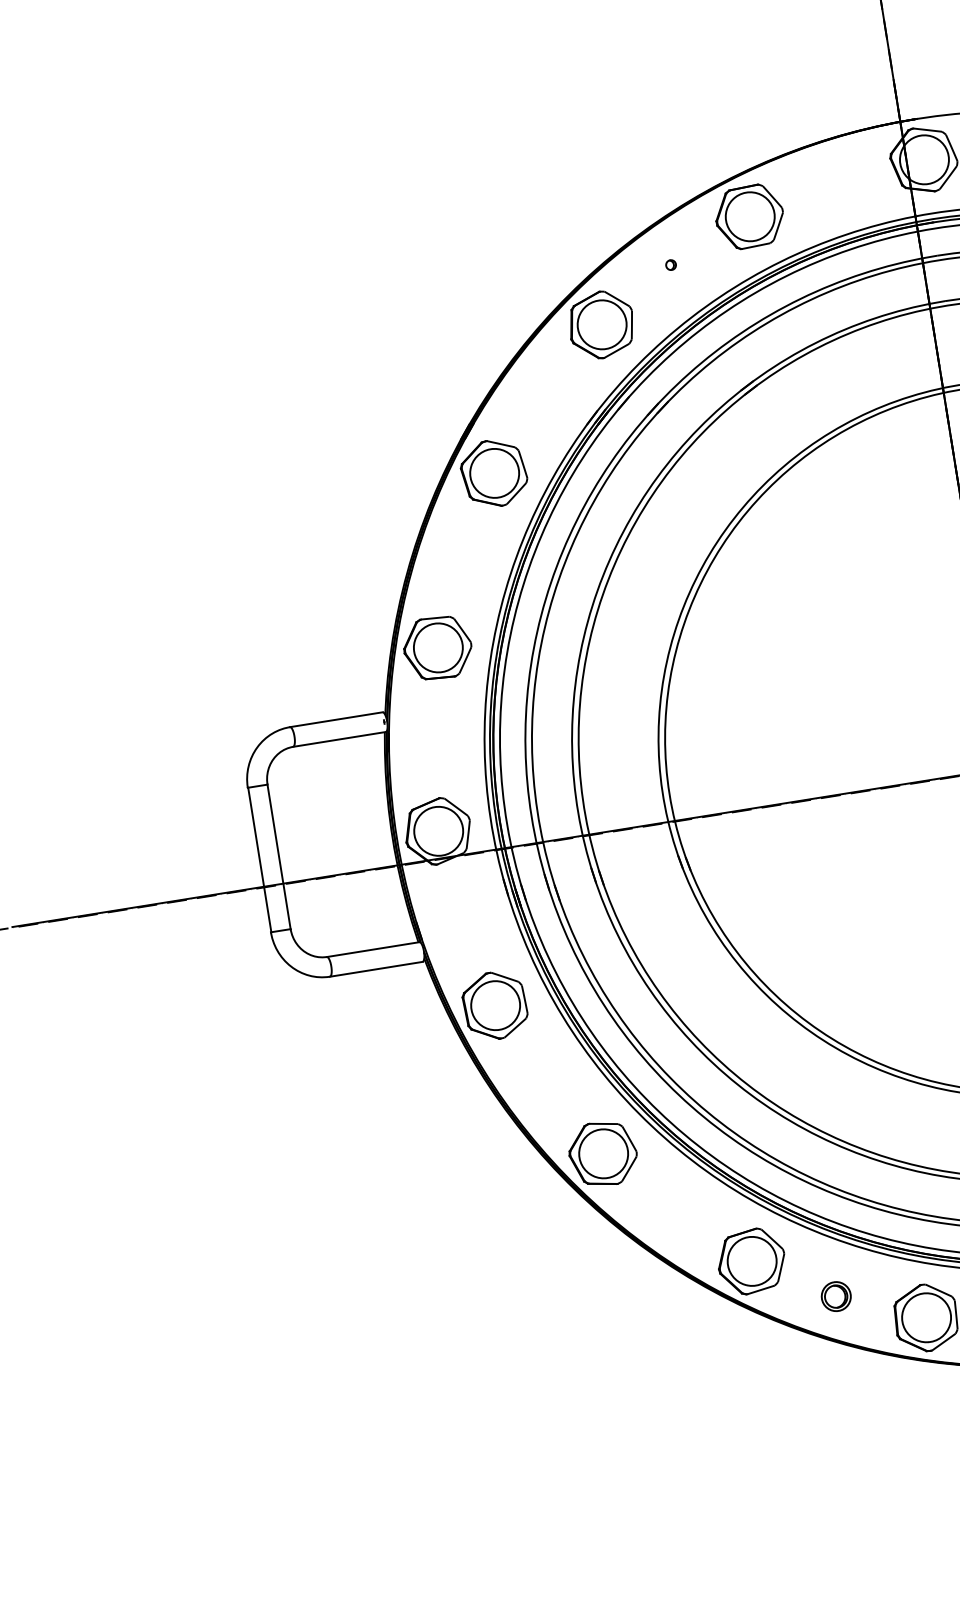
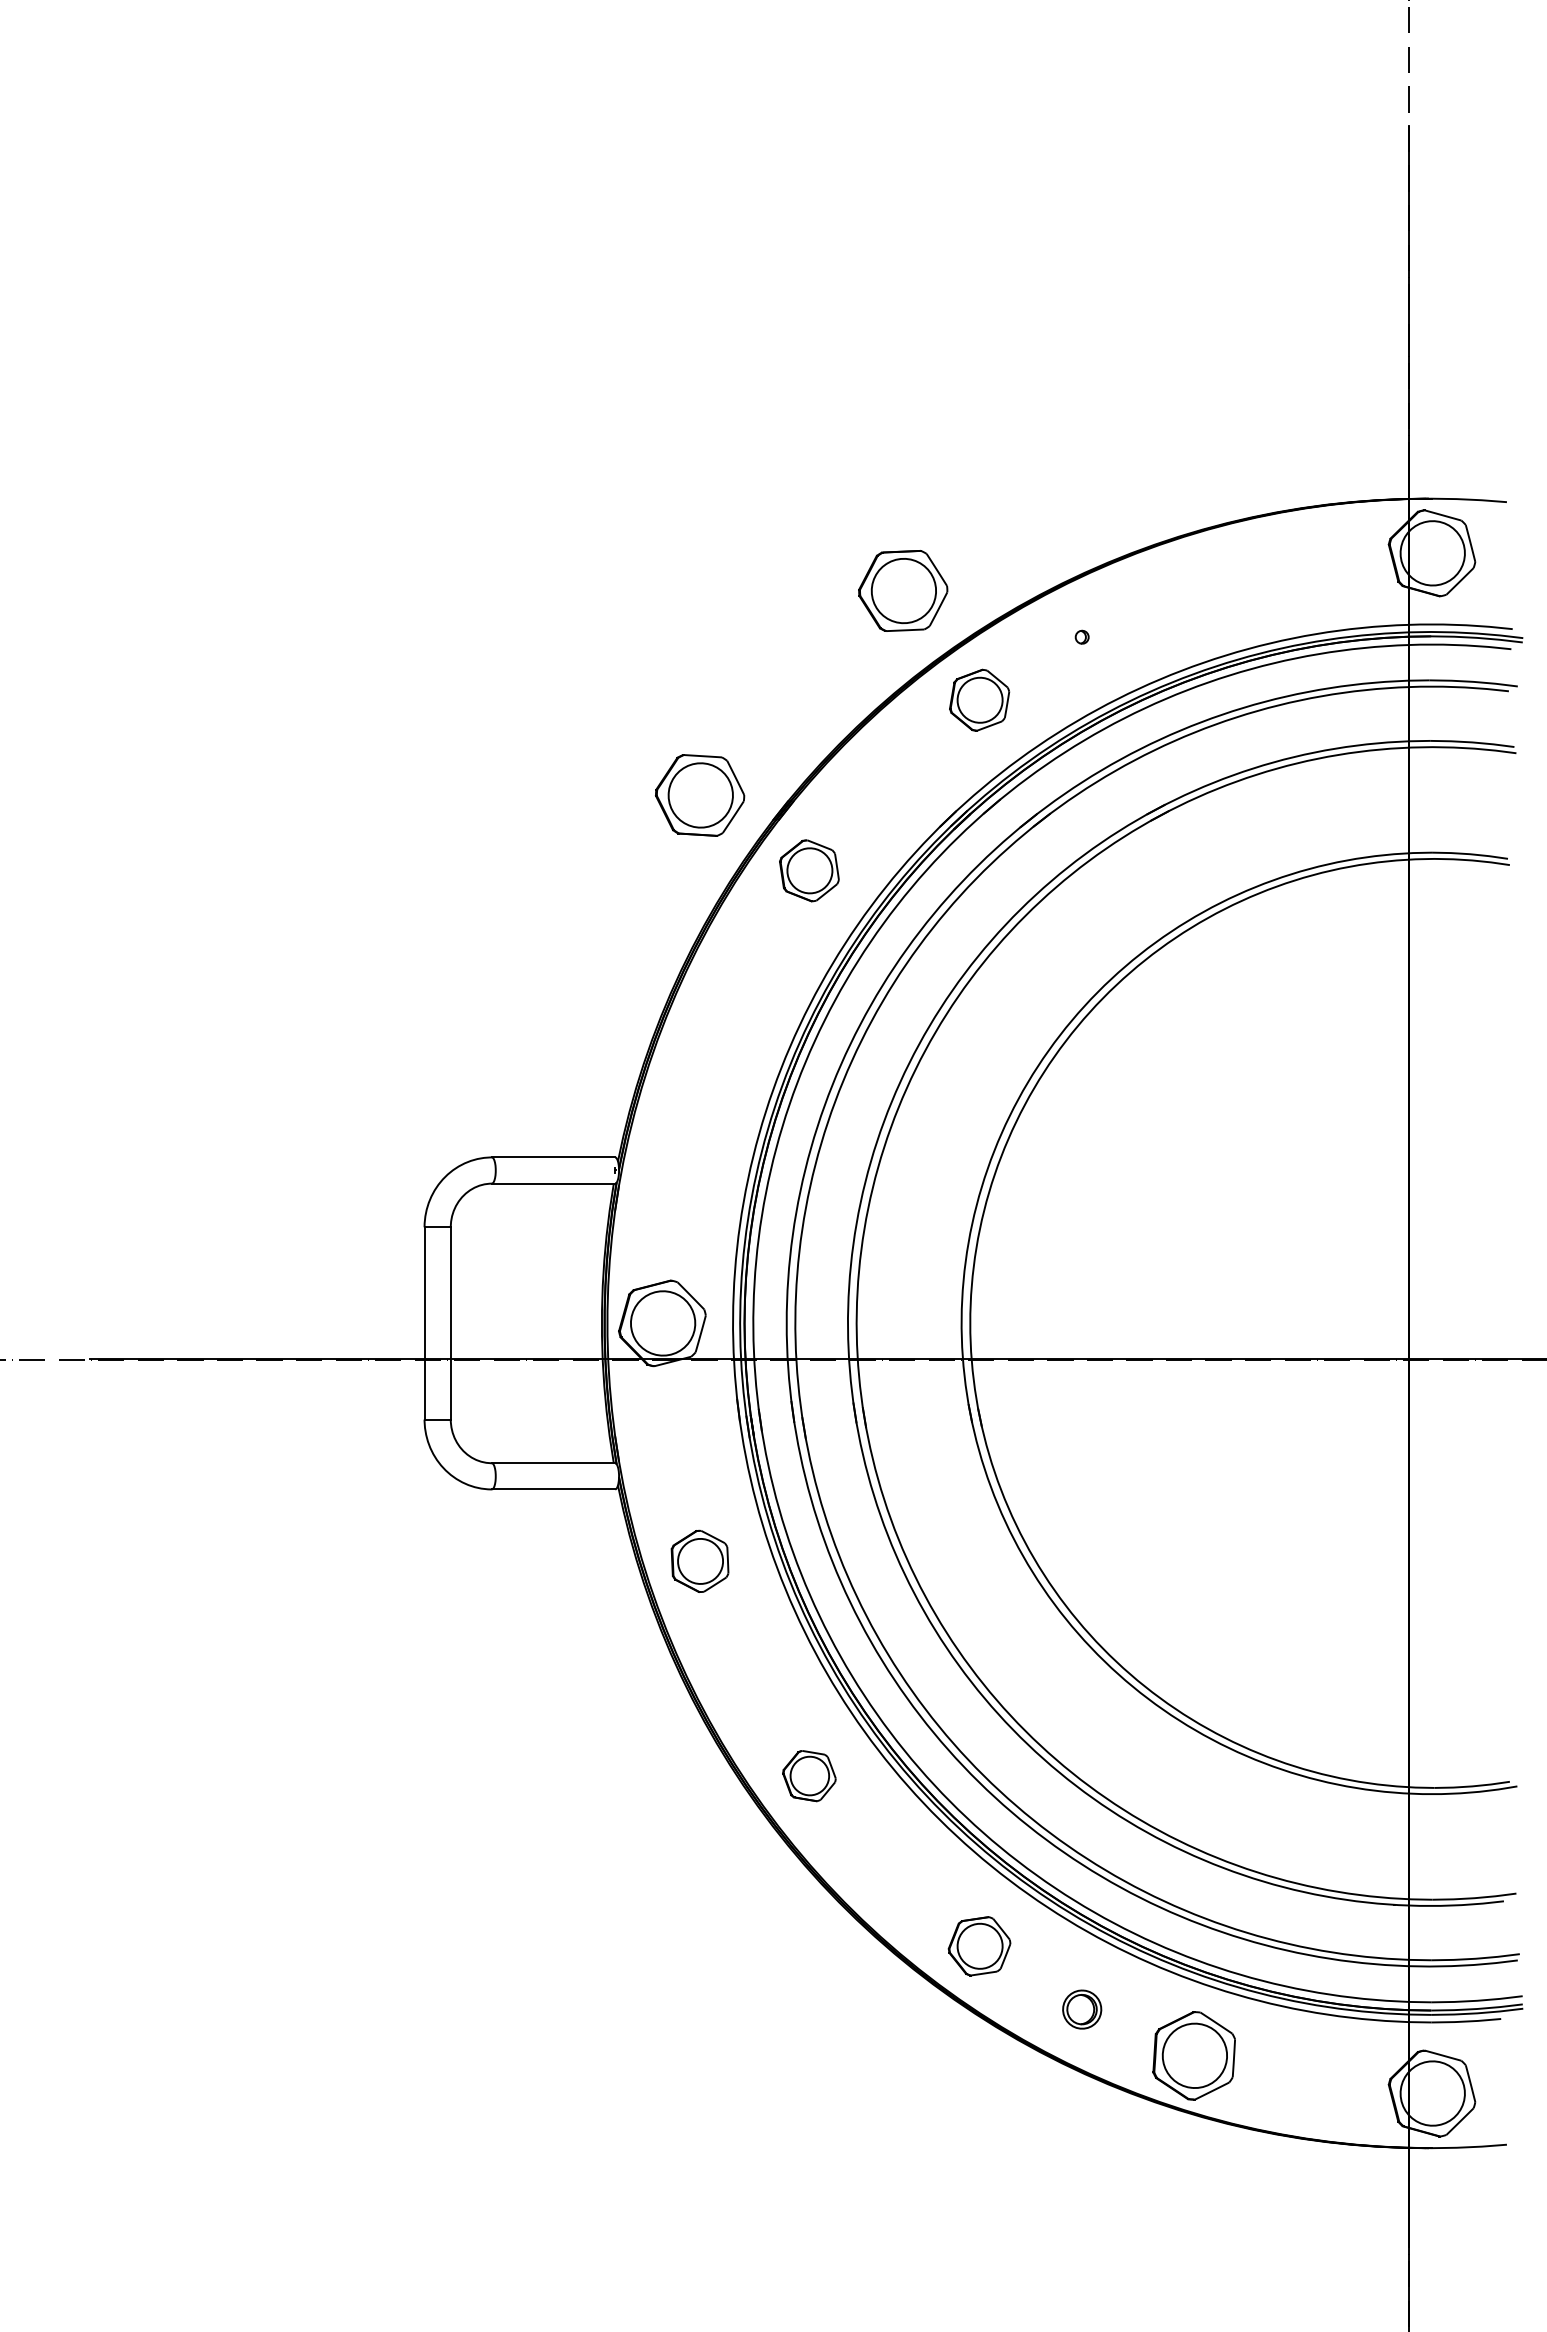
part: (749, 216) -> (903, 590), moved
part: (601, 324) -> (979, 699), size x0.7
part: (494, 473) -> (809, 870), size x0.7
part: (438, 647) -> (700, 795), moved
part: (494, 1005) -> (699, 1561), size x0.7
part: (603, 1153) -> (809, 1775), size x0.6
part: (751, 1260) -> (979, 1945), size x0.7

